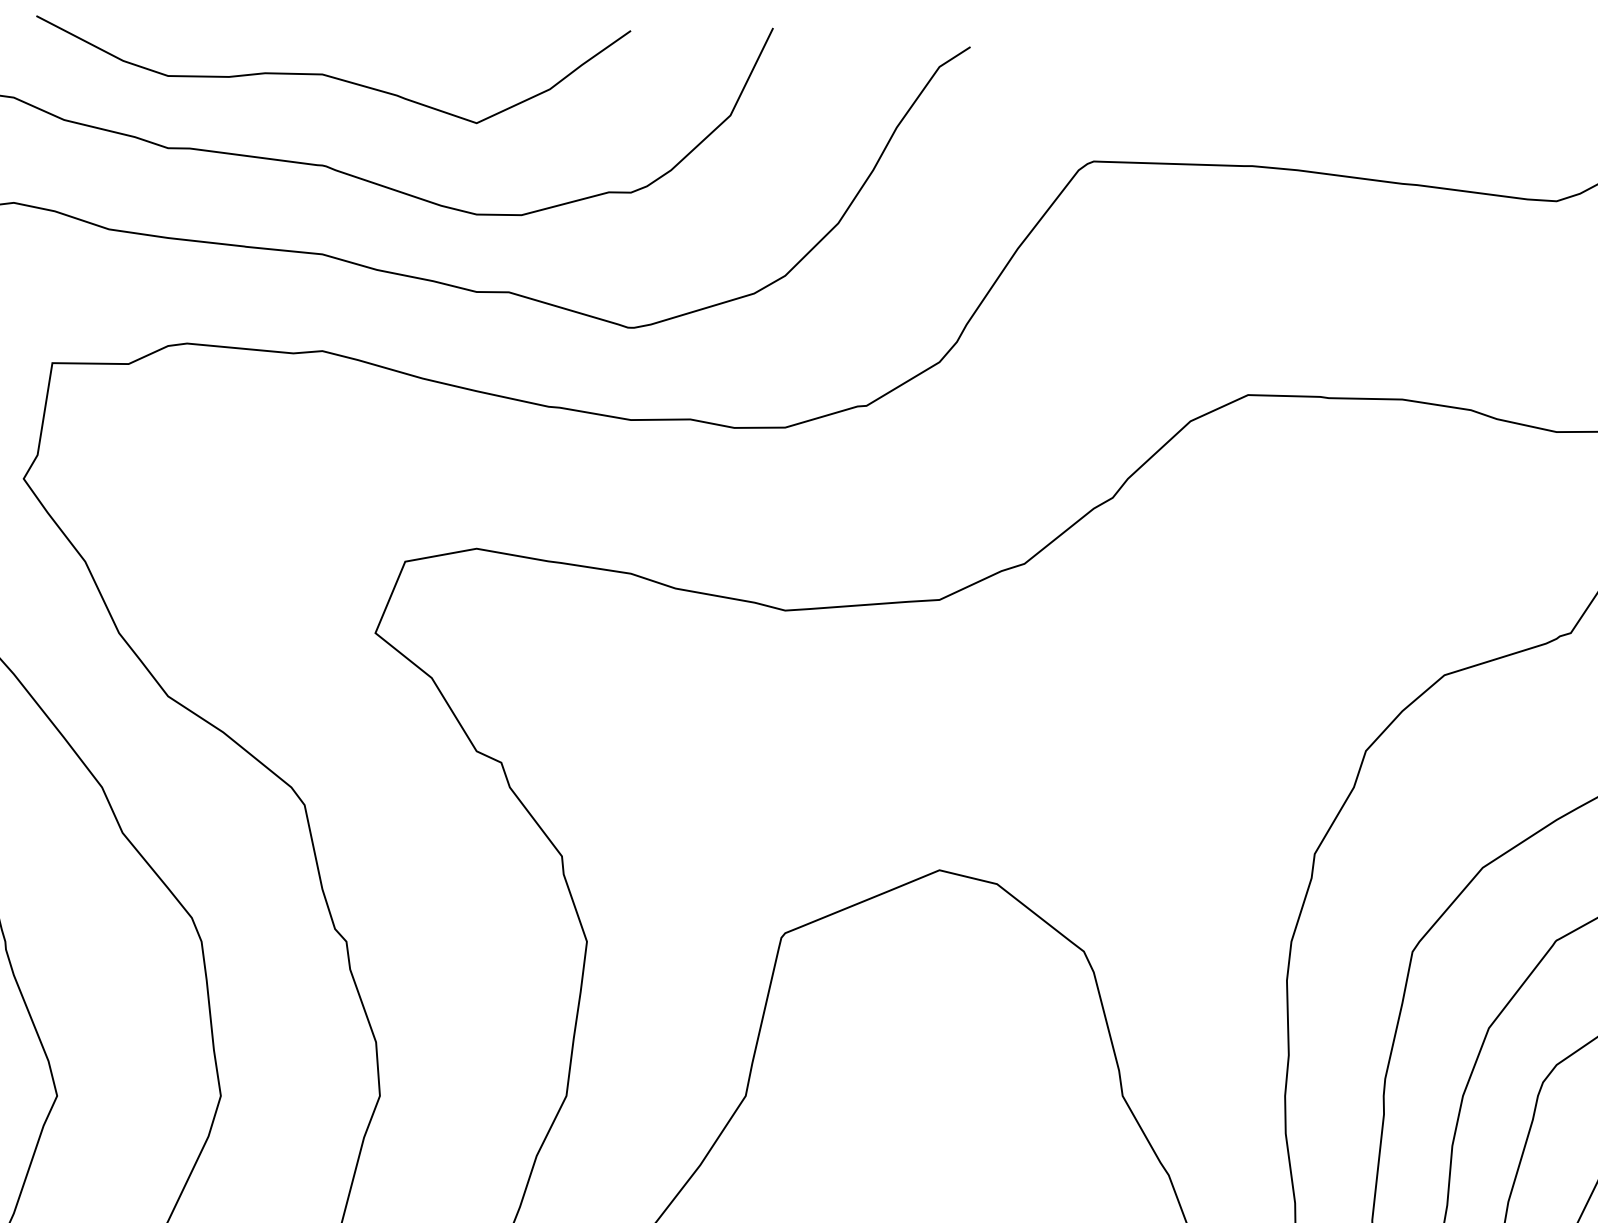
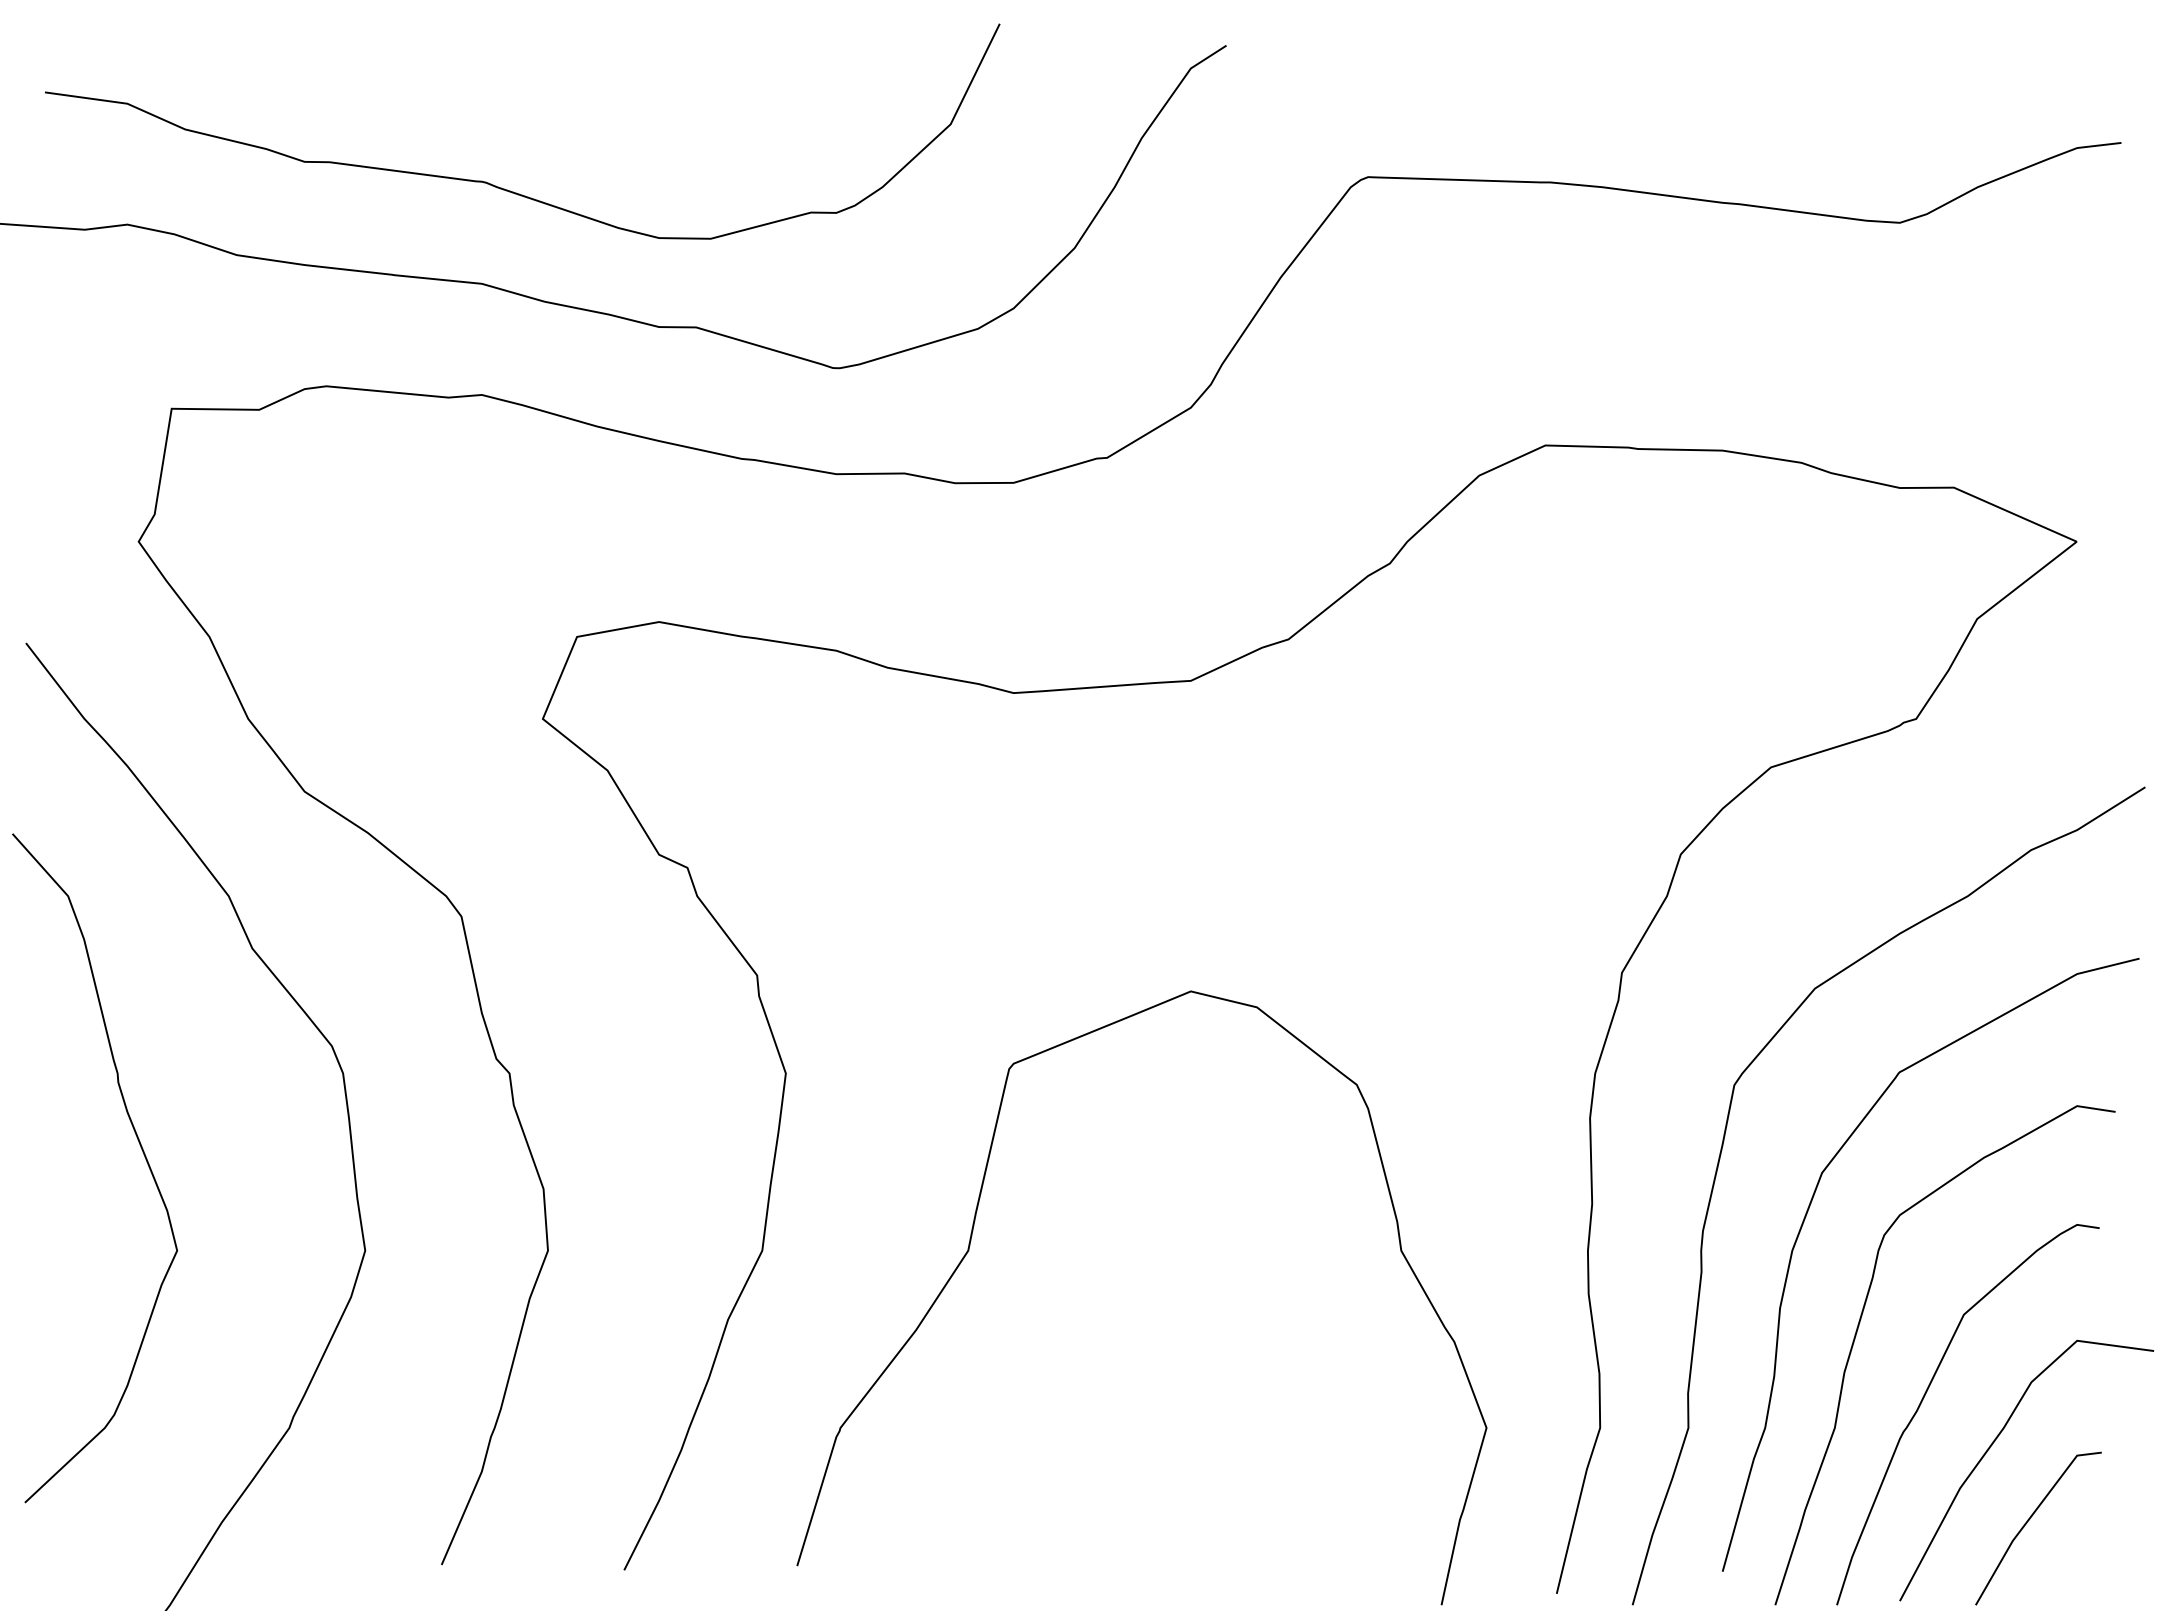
curve: (330, 75) -> (491, 78), removed

